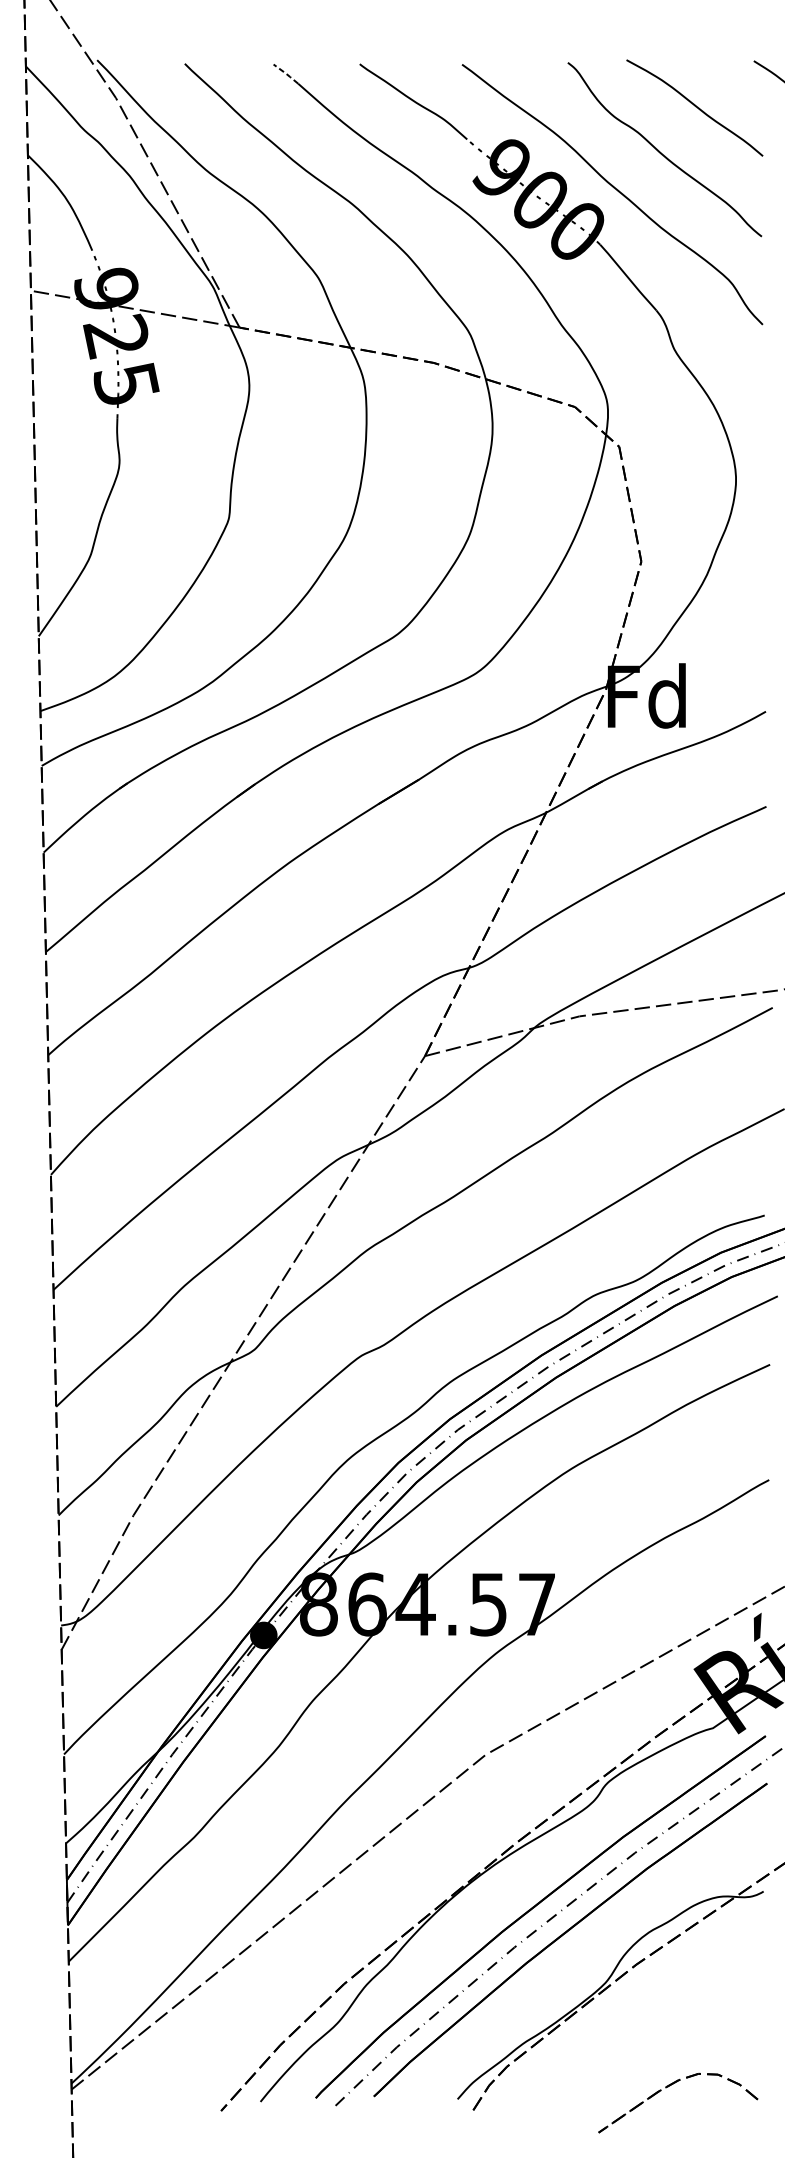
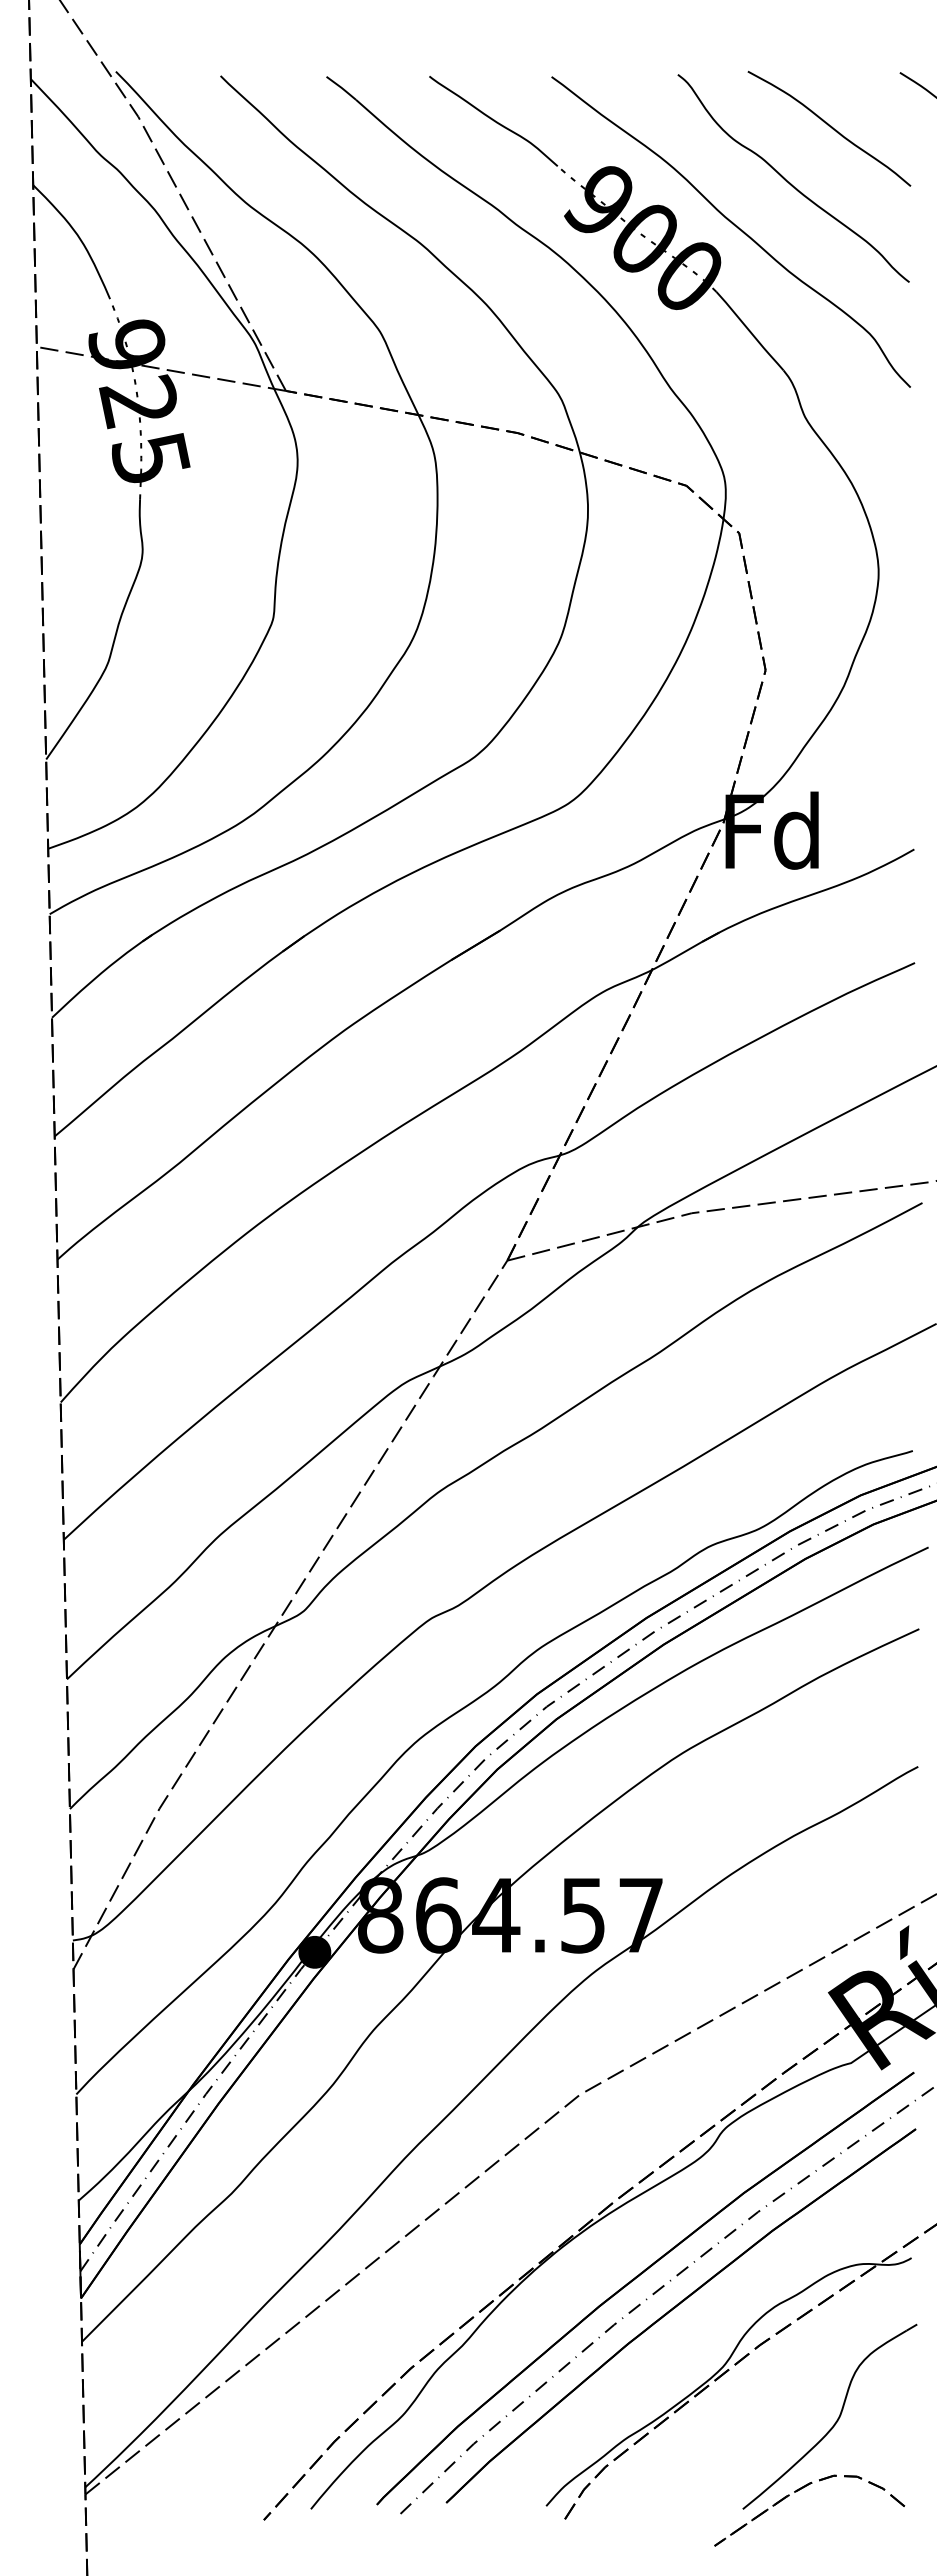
line: (286, 73) -> (341, 87), dashed -> solid
part: (699, 2028) -> (835, 2421), added

